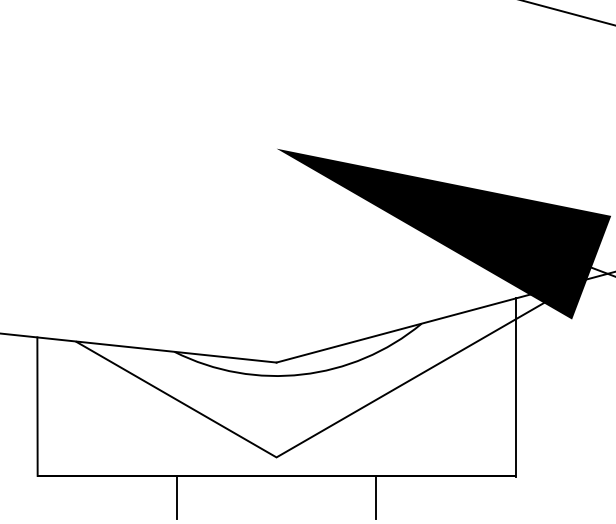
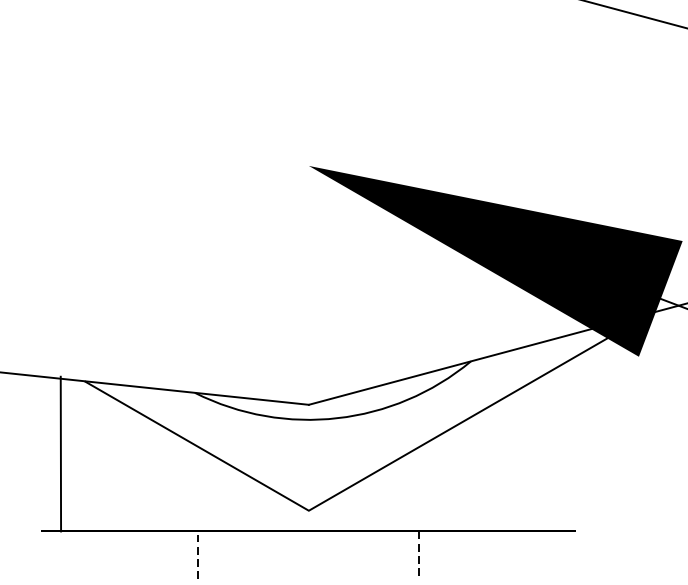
line: (516, 387) -> (576, 432), removed
line: (37, 406) -> (60, 453), moved
line: (177, 496) -> (198, 554), solid -> dashed
line: (375, 497) -> (419, 555), solid -> dashed

